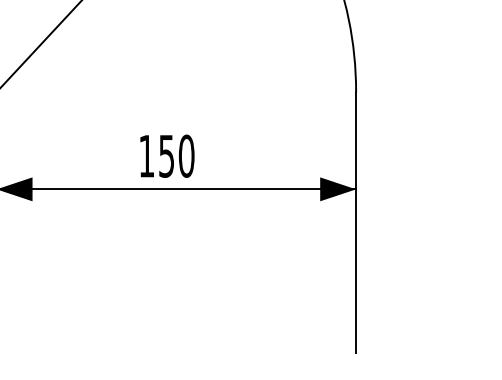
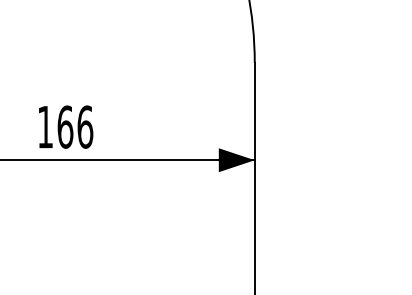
text: (176, 155) -> (75, 126), 150 -> 166

